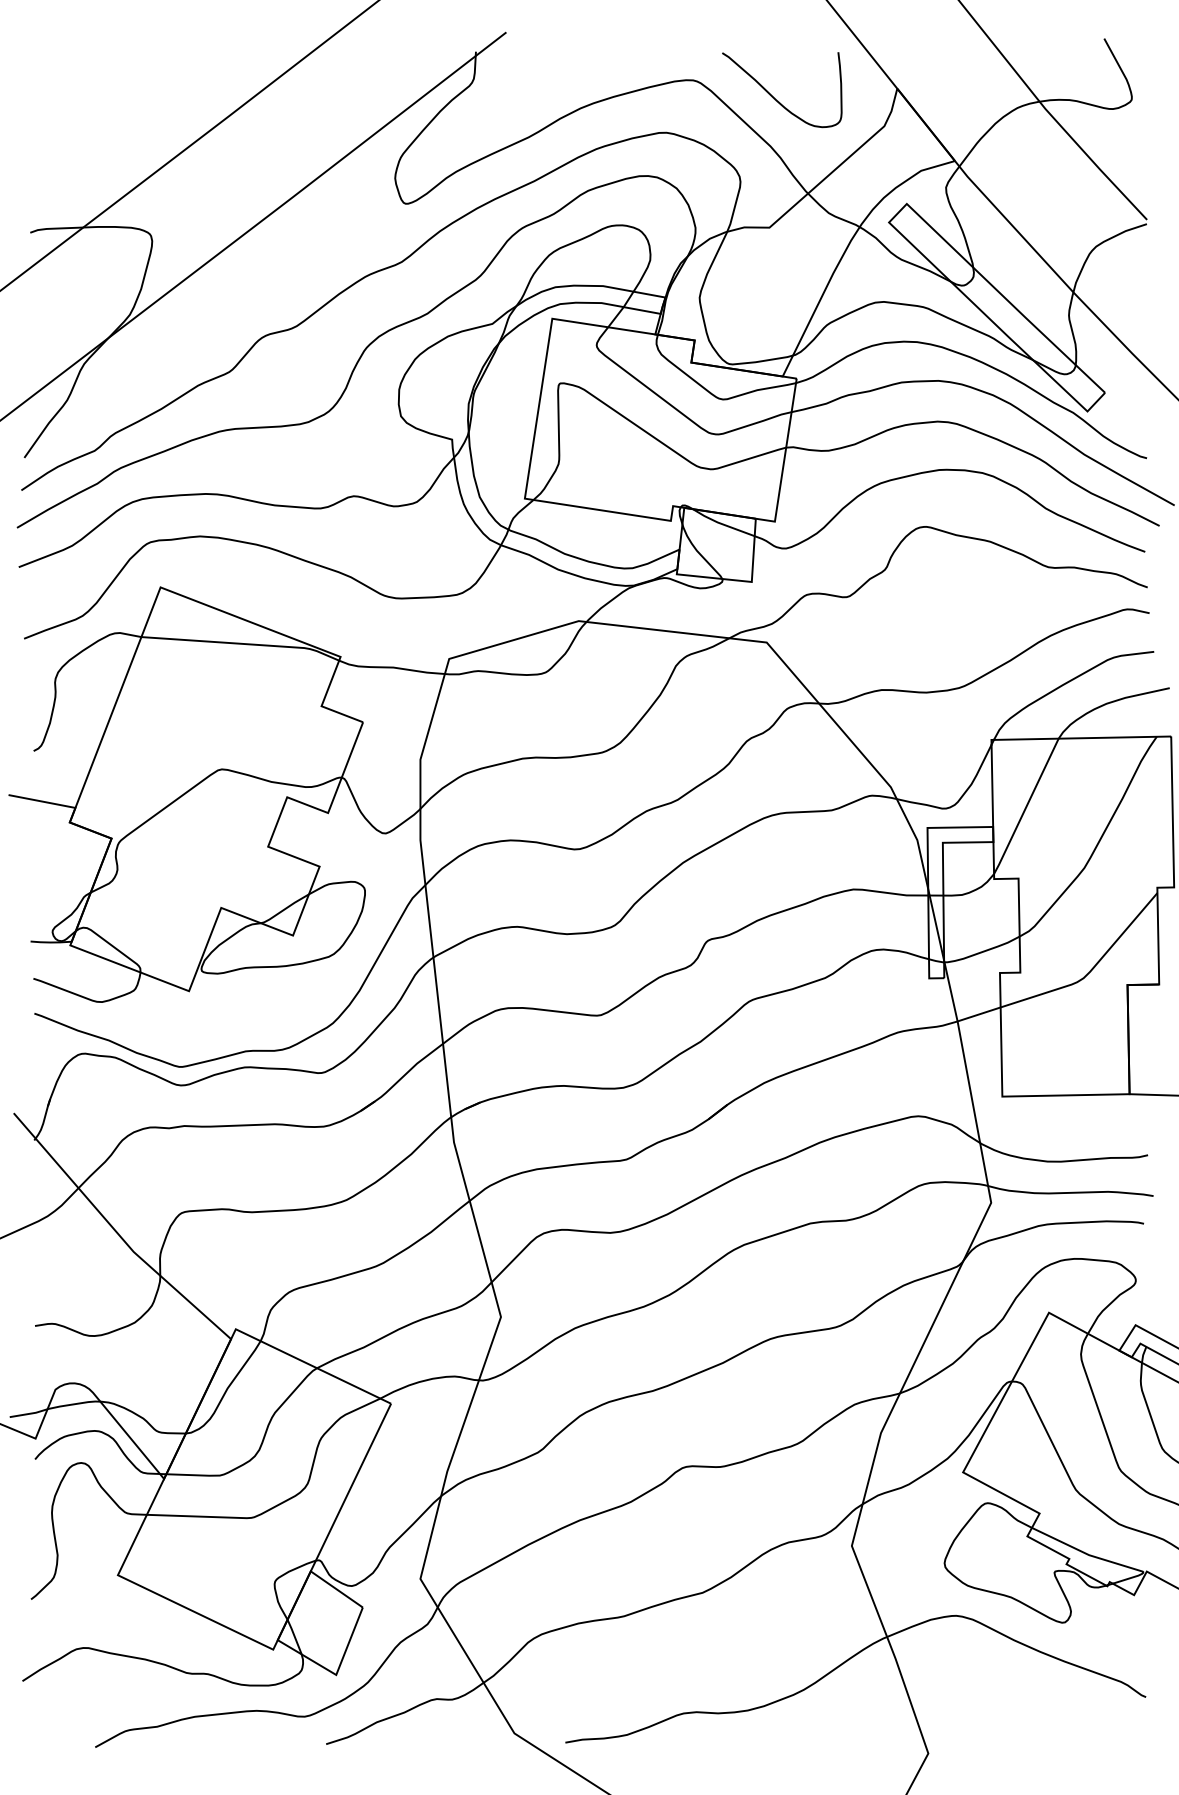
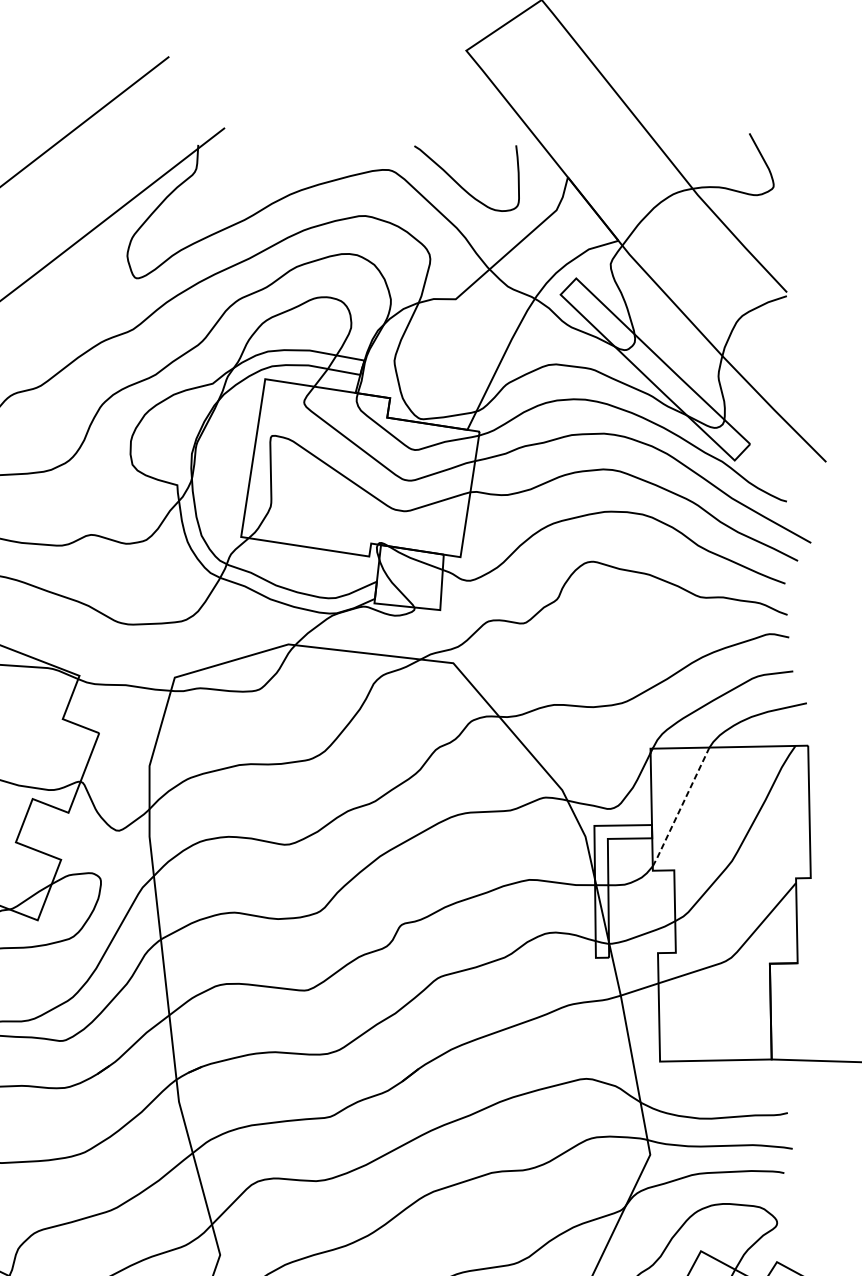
line: (1026, 807) -> (681, 807), solid -> dashed

